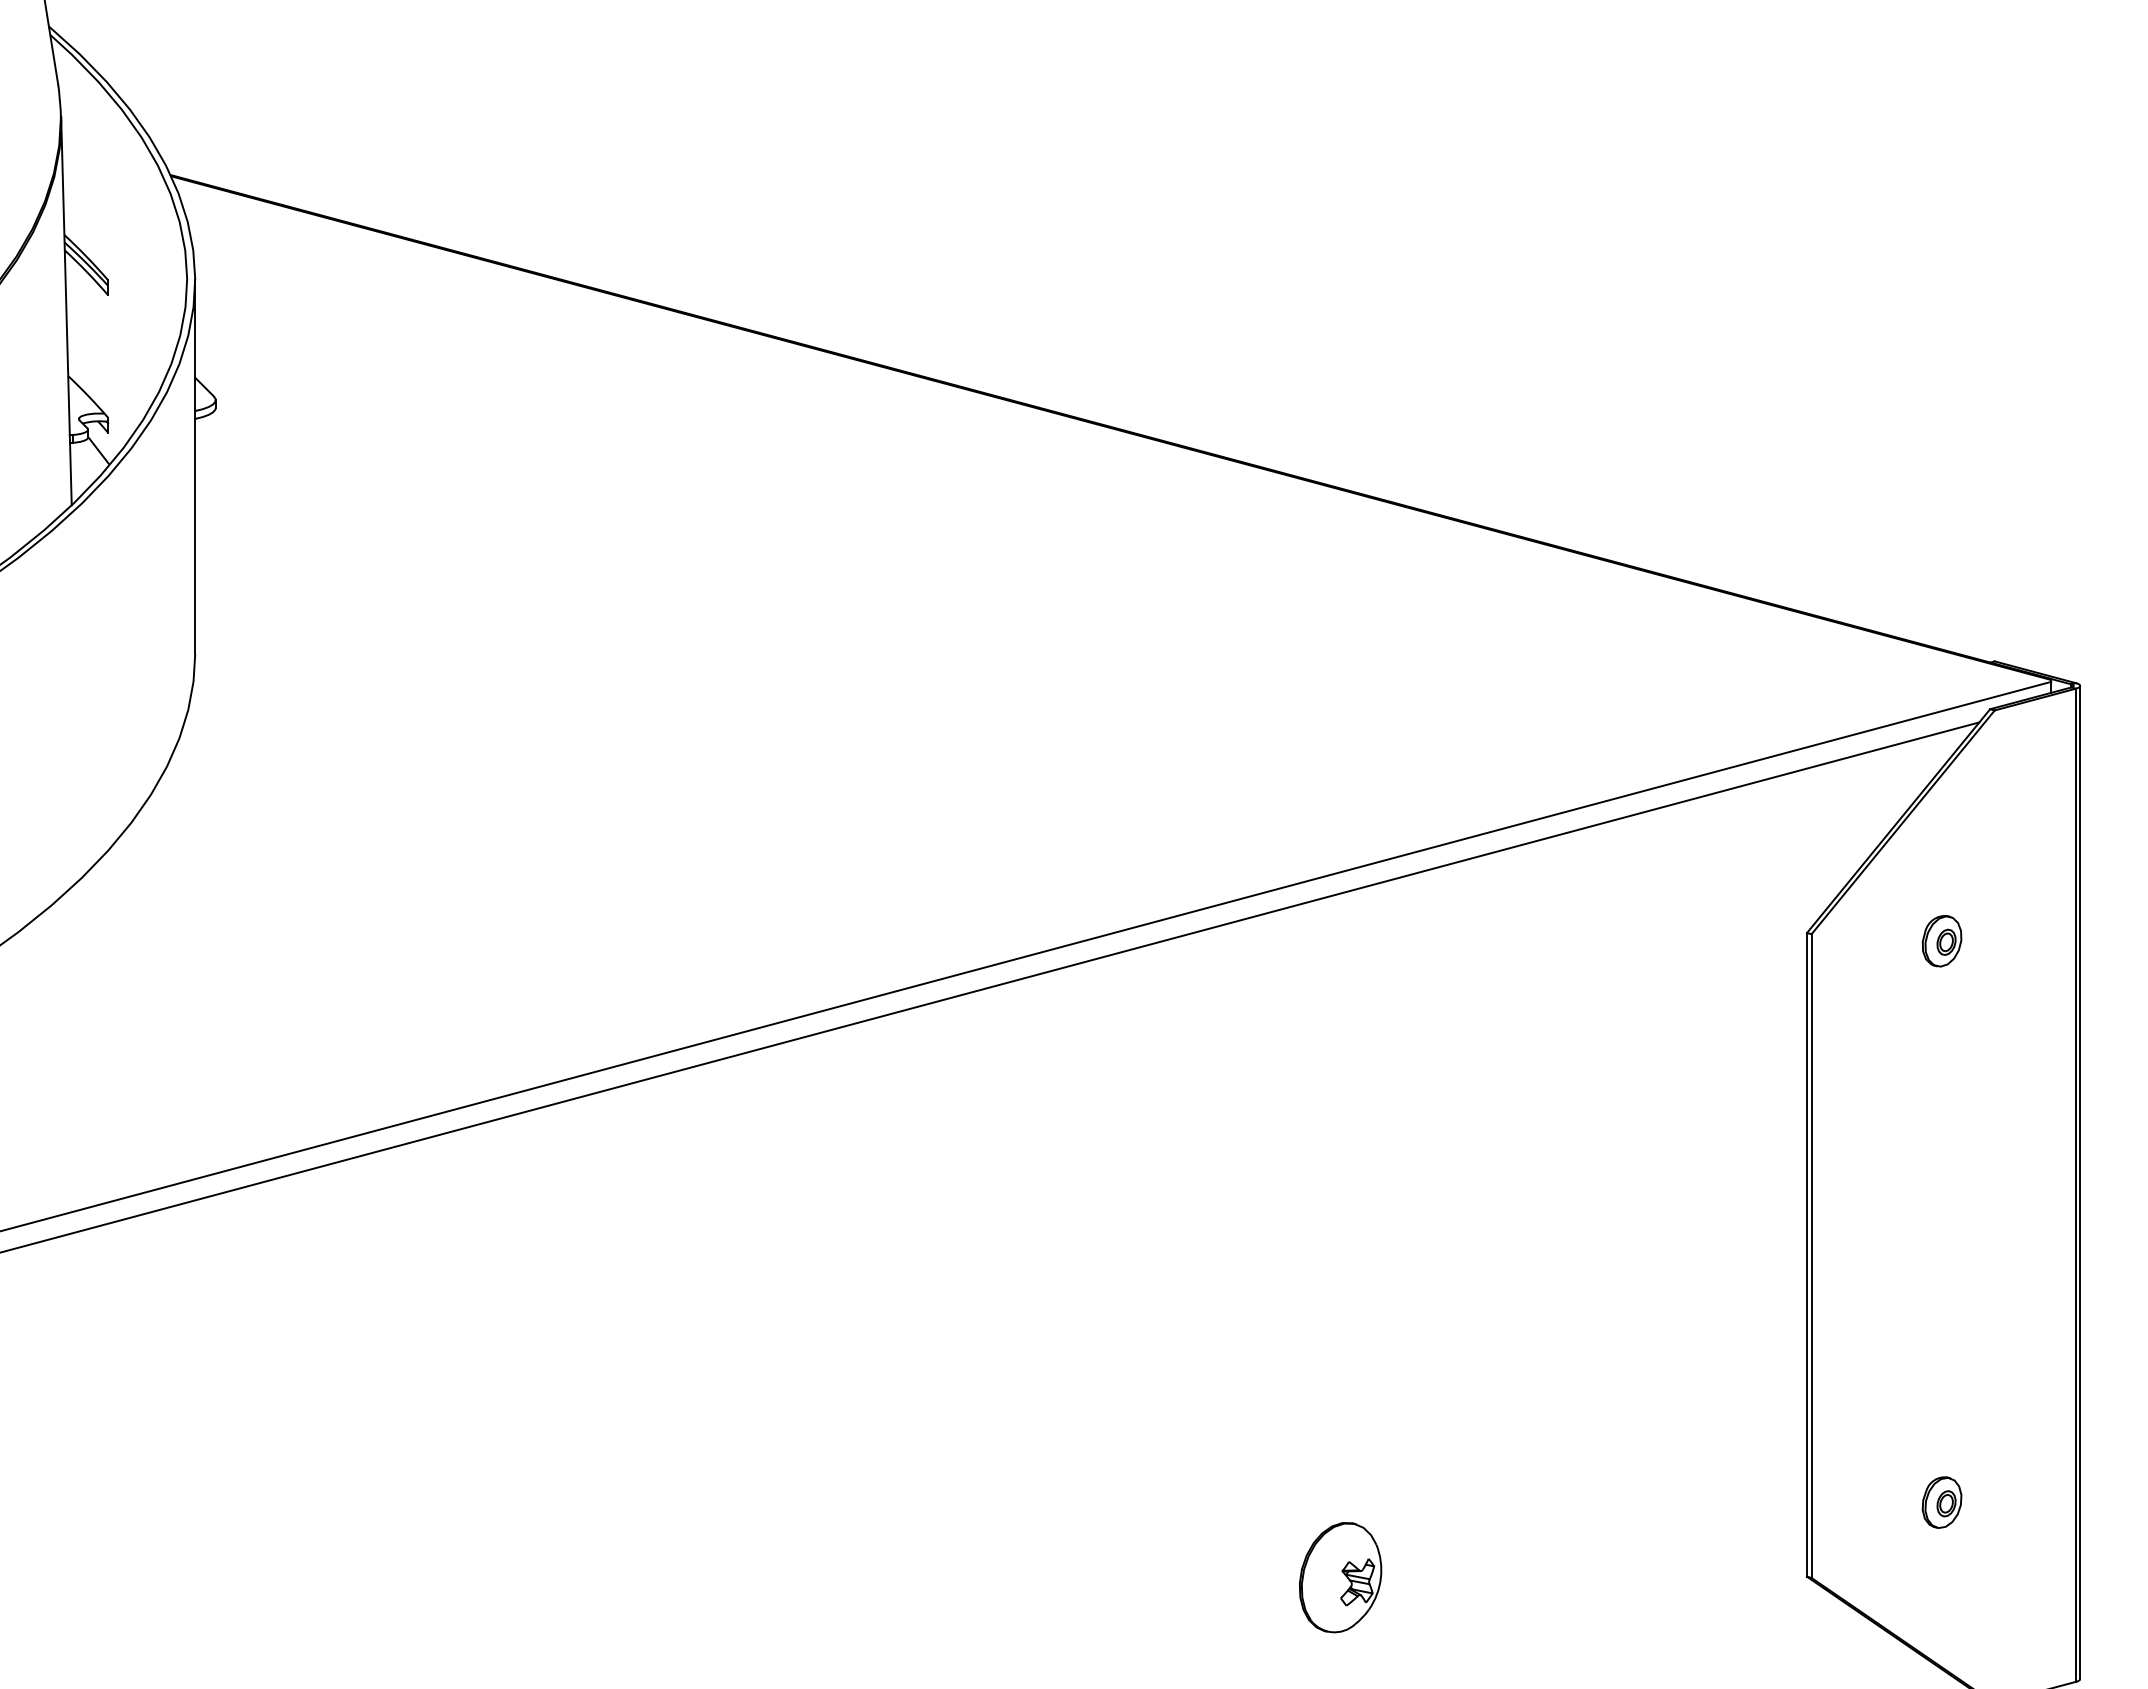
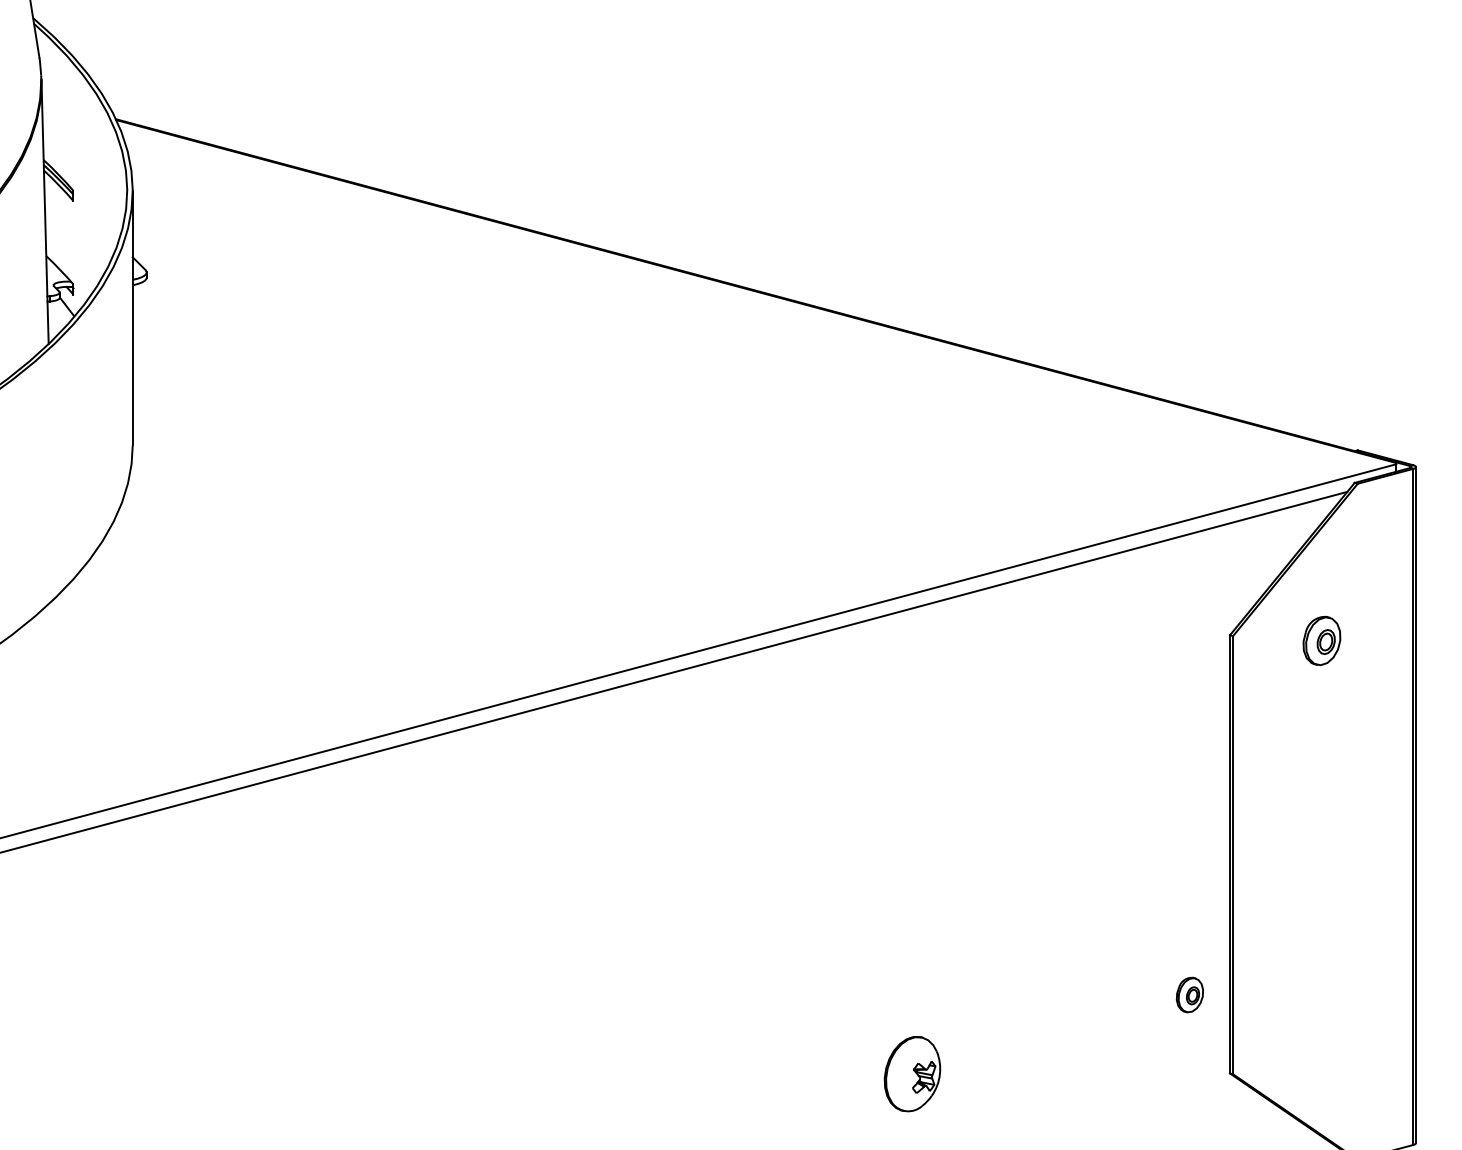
part: (1941, 940) -> (1321, 640), size x1.4
part: (1941, 1501) -> (1189, 994), moved

